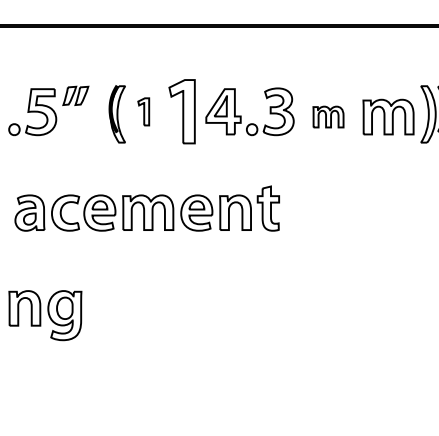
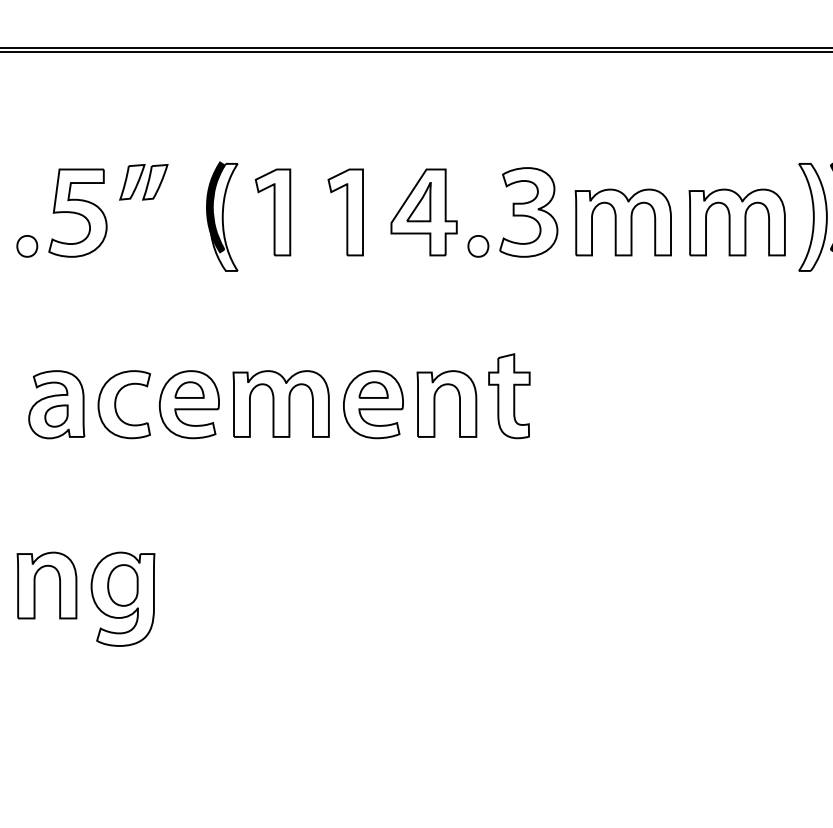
part: (143, 111) -> (272, 211), size x1.67
part: (182, 111) -> (346, 211), size x0.71
part: (328, 116) -> (623, 221), size x1.67

